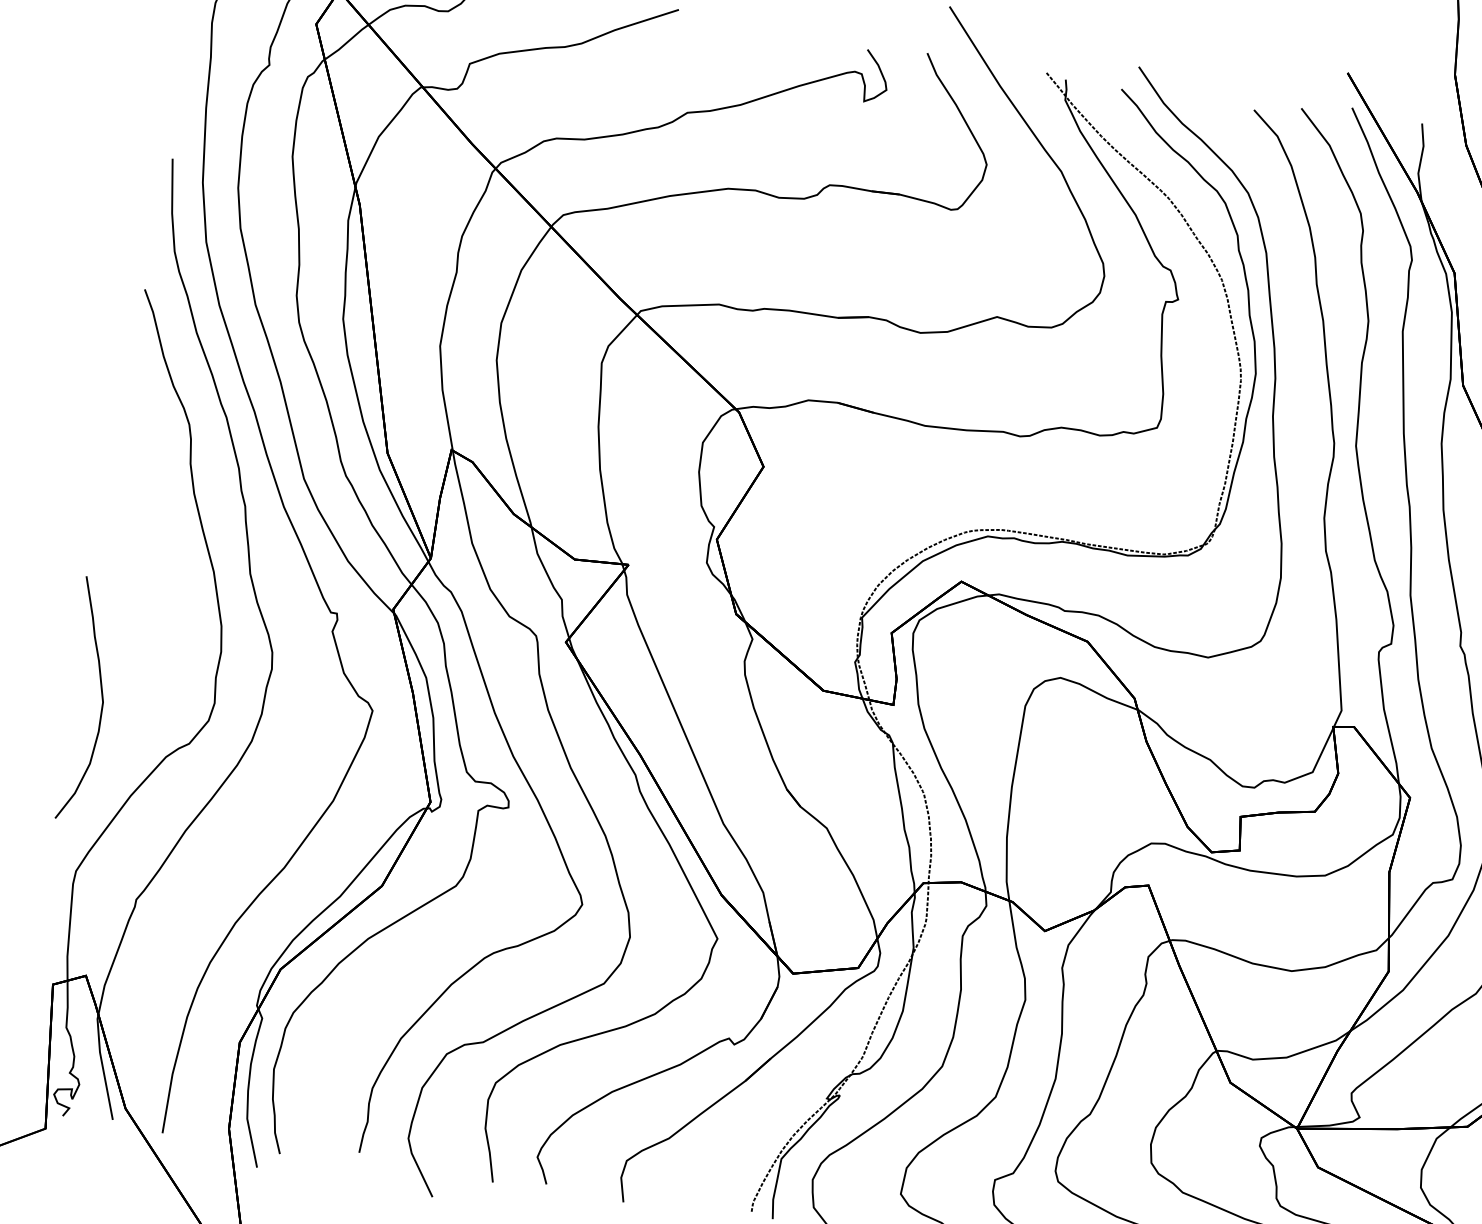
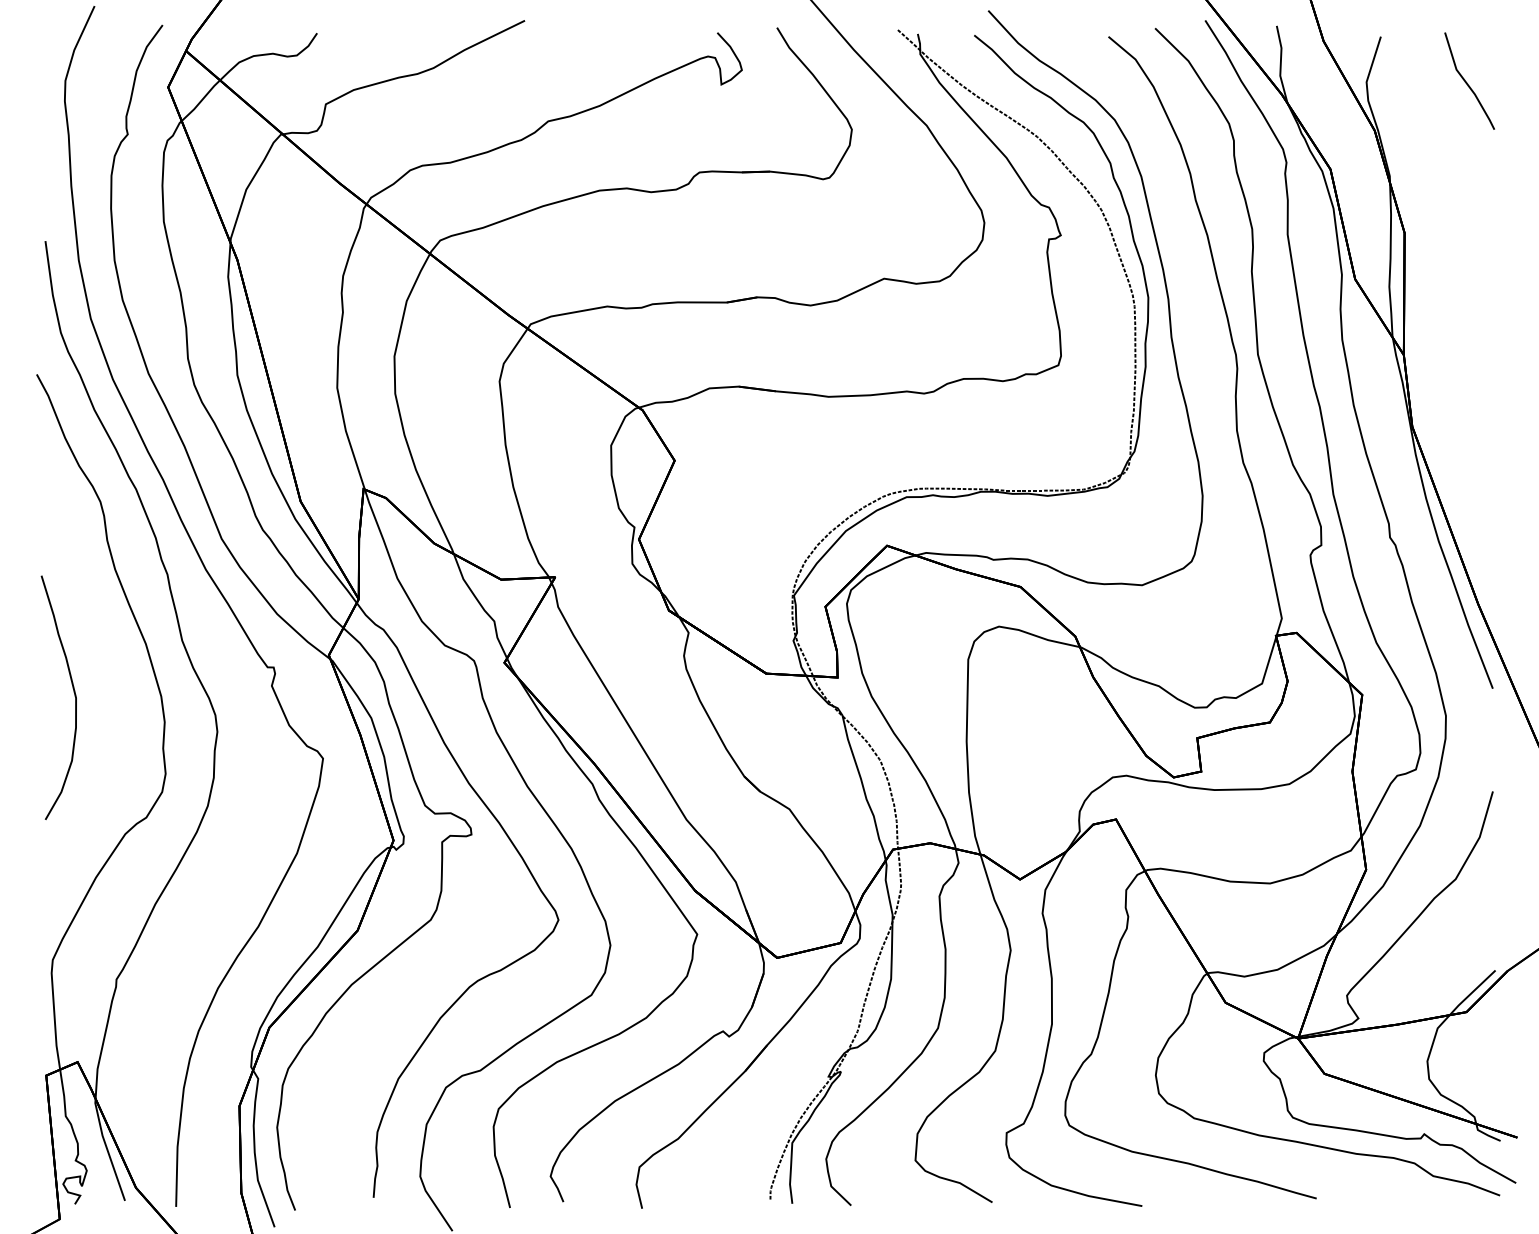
part: (101, 696) -> (73, 692), moved

